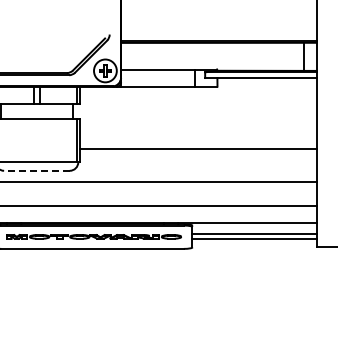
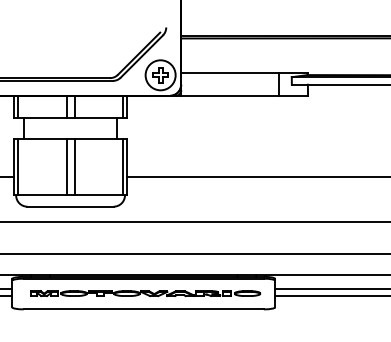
line: (33, 140) -> (66, 166), added
line: (40, 140) -> (75, 166), added
line: (36, 170) -> (69, 206), dashed -> solid

